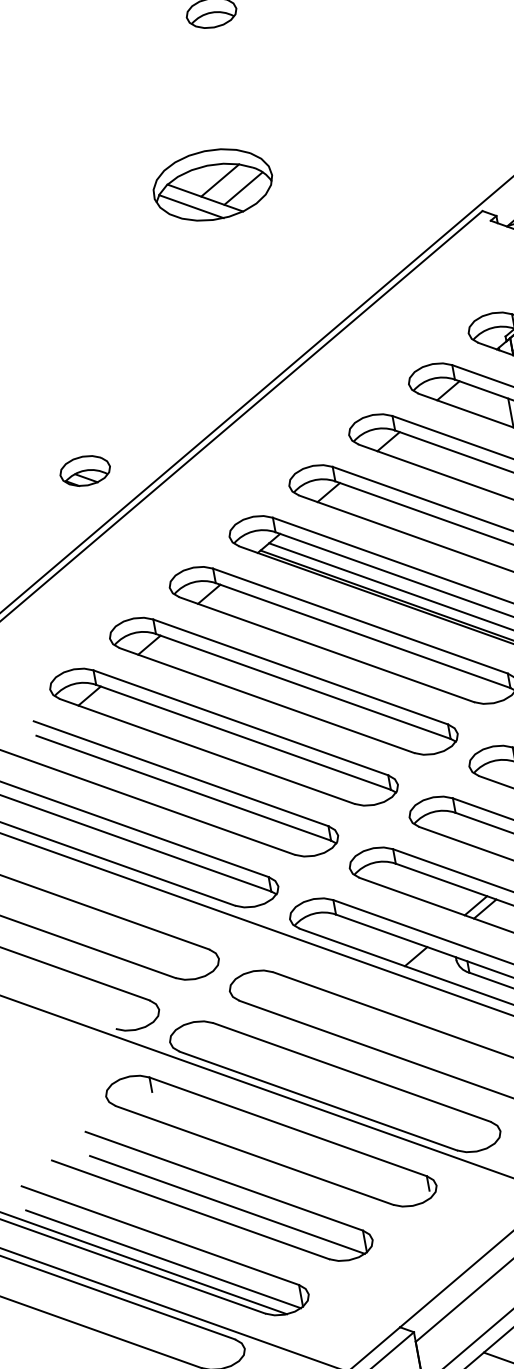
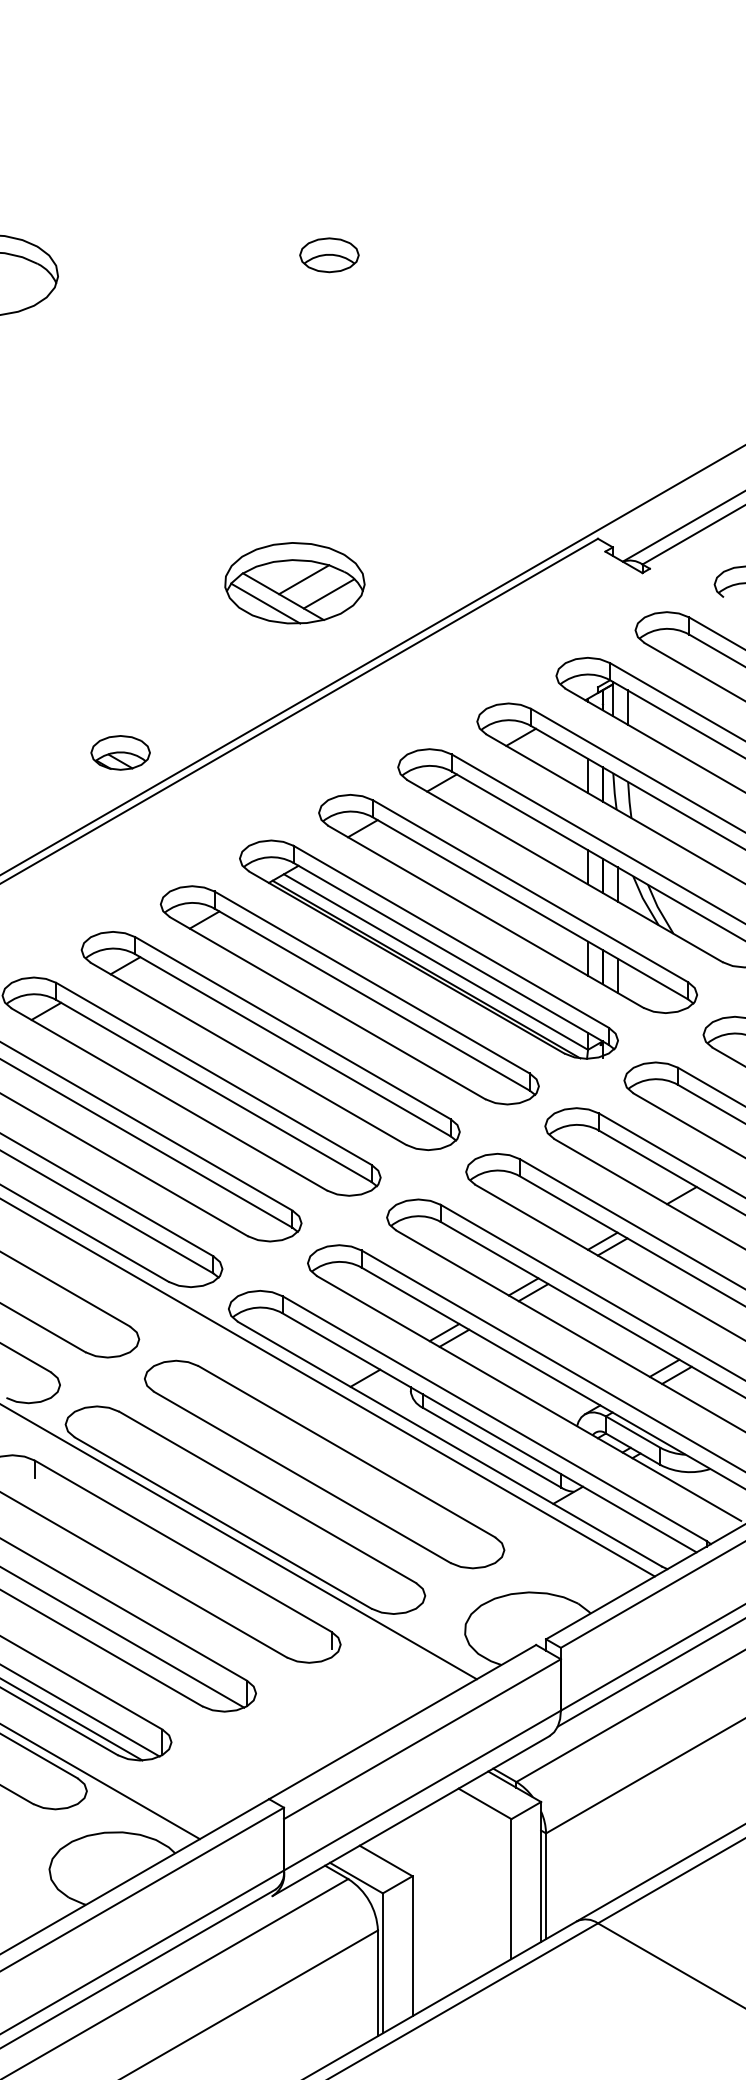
part: (212, 185) -> (294, 583), moved
part: (85, 470) -> (120, 752), moved

